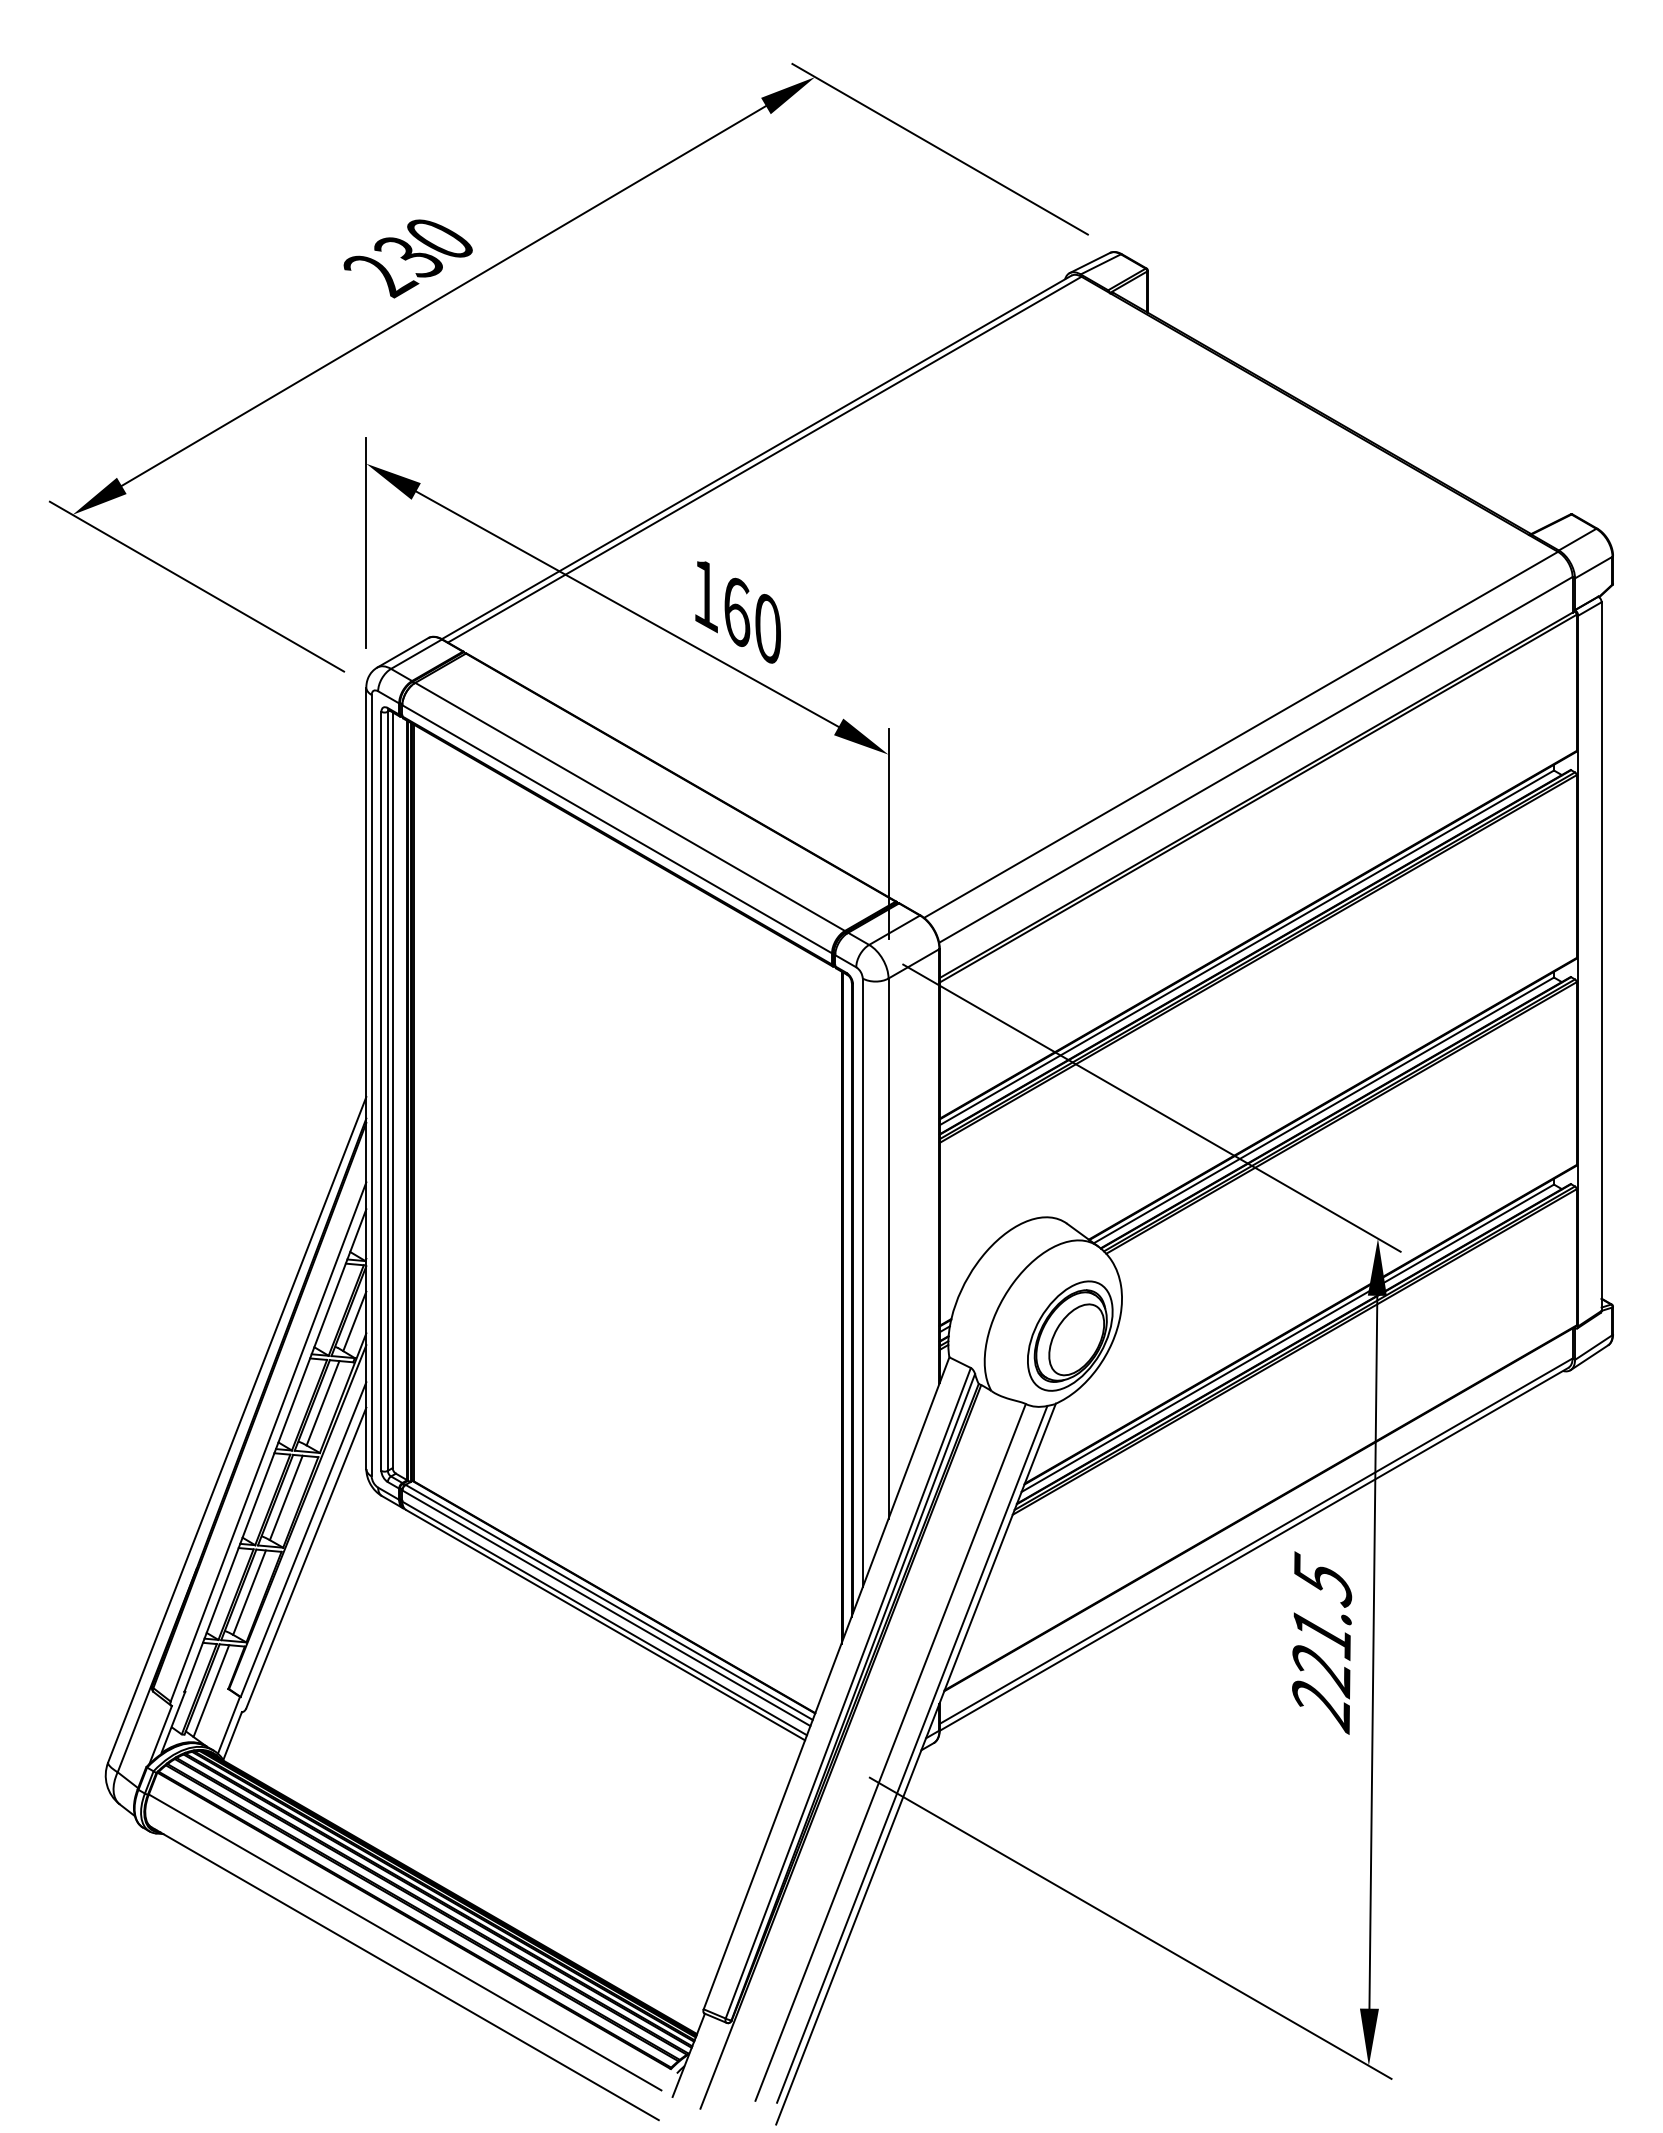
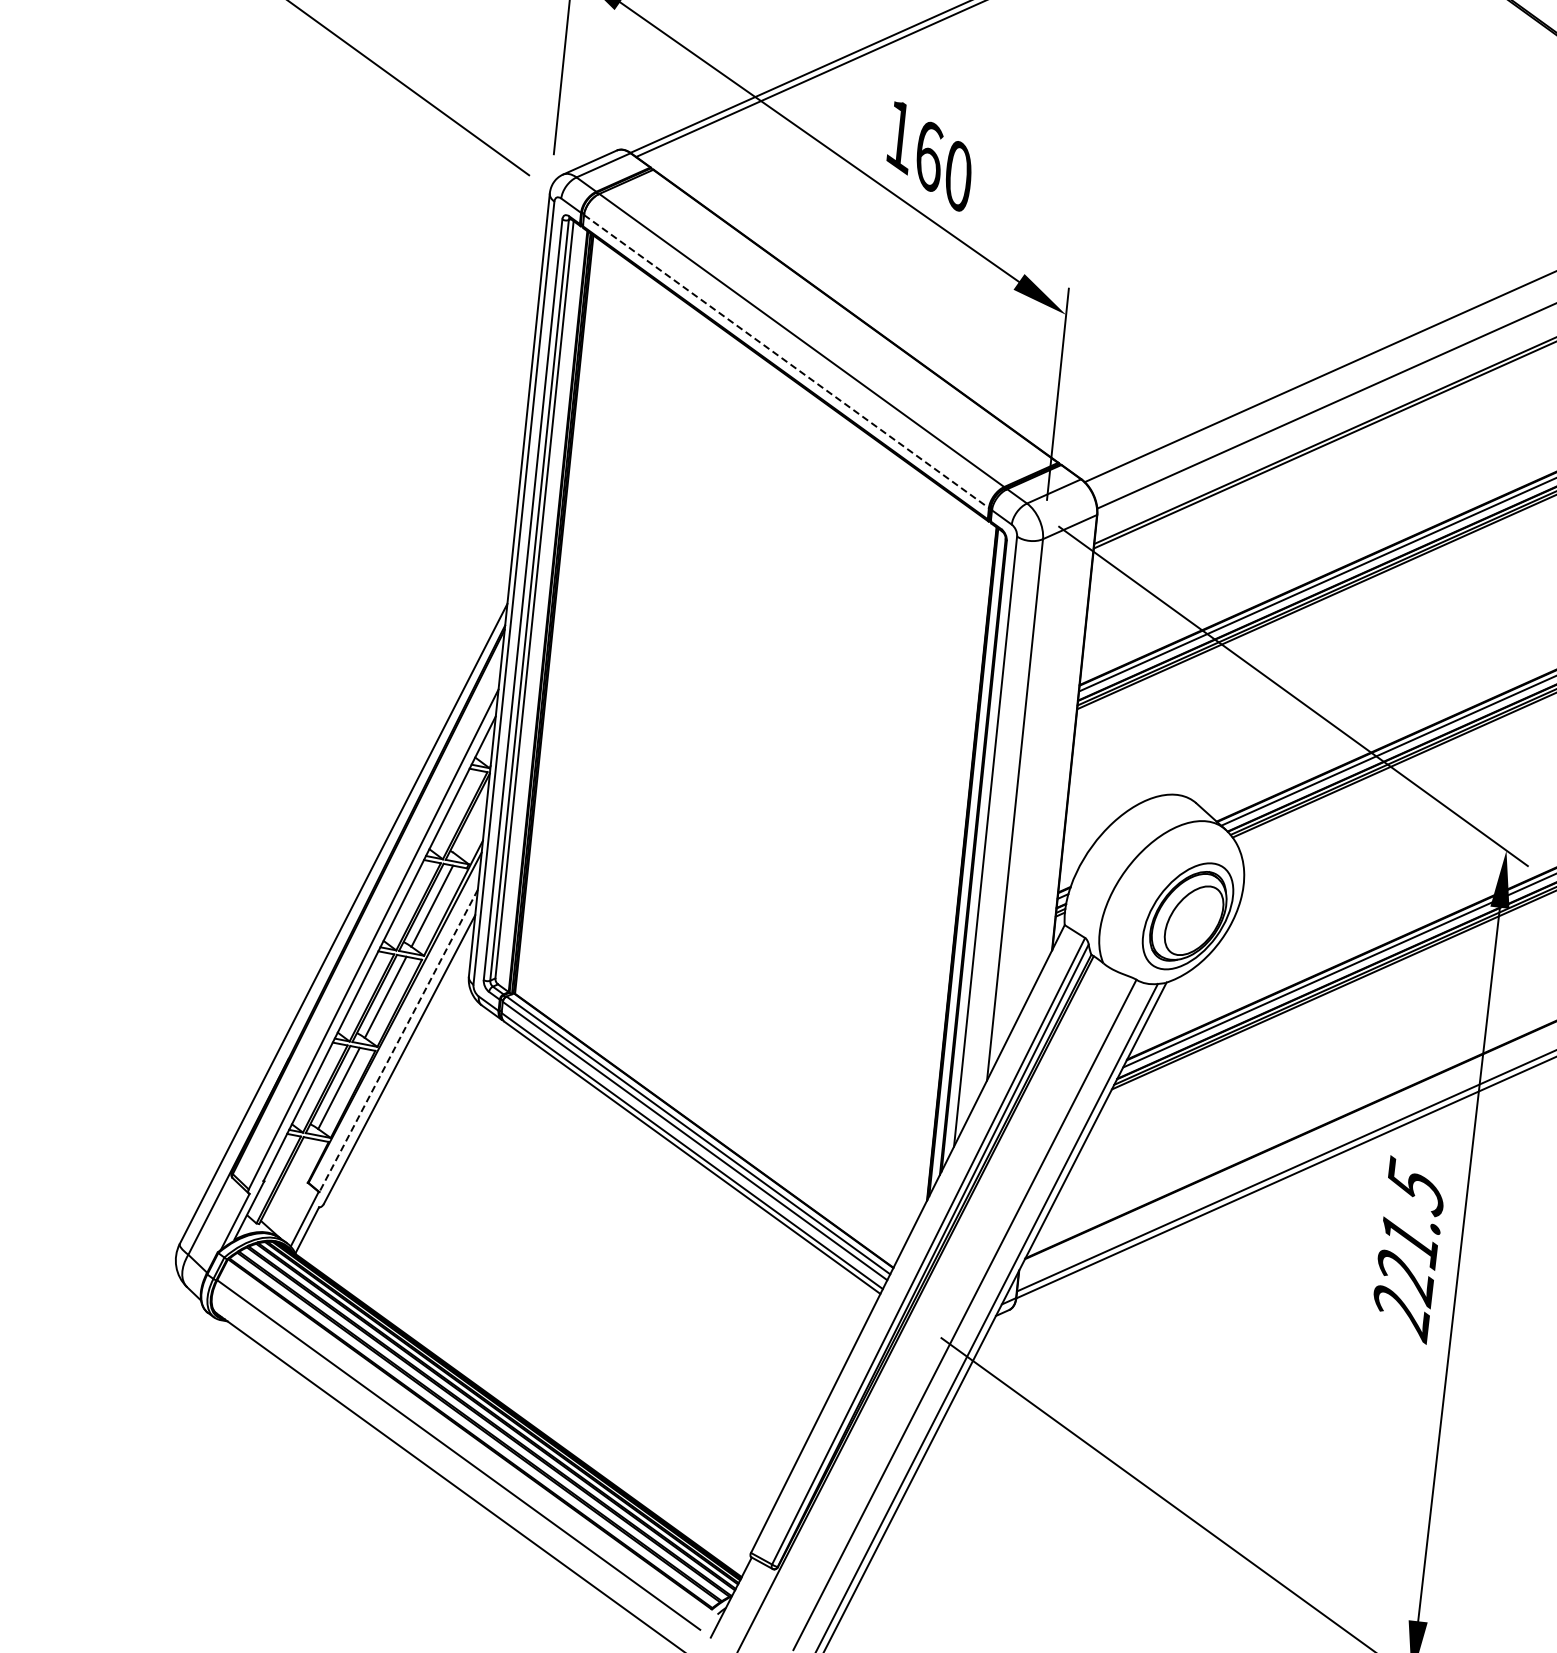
line: (617, 829) -> (786, 361), solid -> dashed
line: (354, 1321) -> (472, 827), removed
line: (303, 1540) -> (398, 1041), solid -> dashed
line: (211, 1691) -> (290, 1183), removed

